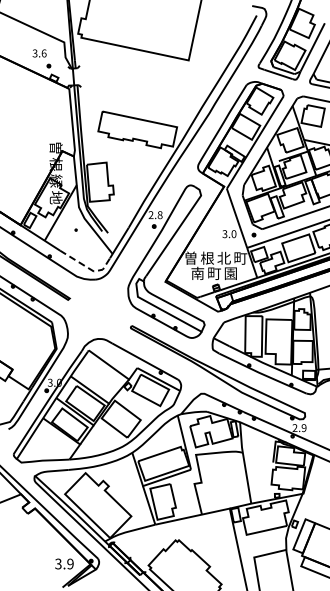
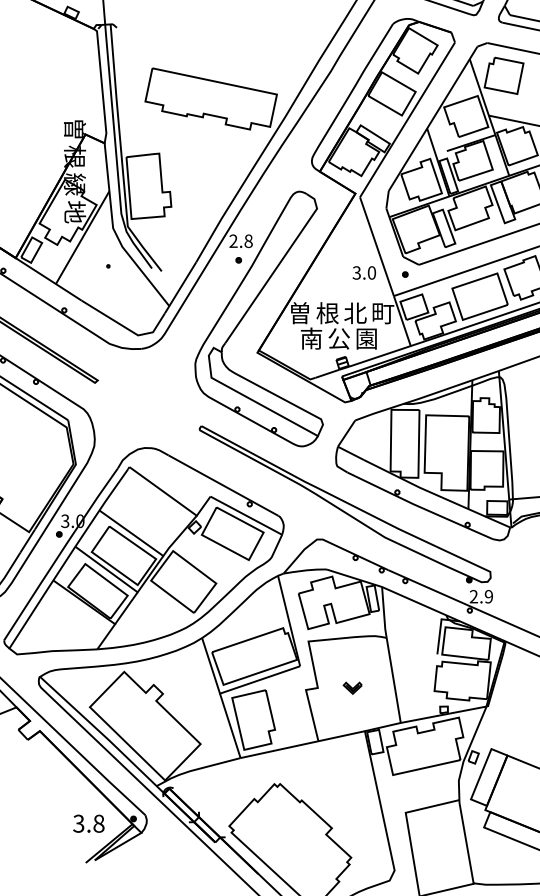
line: (88, 267) -> (129, 328), dashed -> solid
text: (214, 273) -> (339, 338), 町 -> 公
part: (222, 482) -> (352, 687), added
text: (70, 563) -> (98, 822), 3.9 -> 3.8

